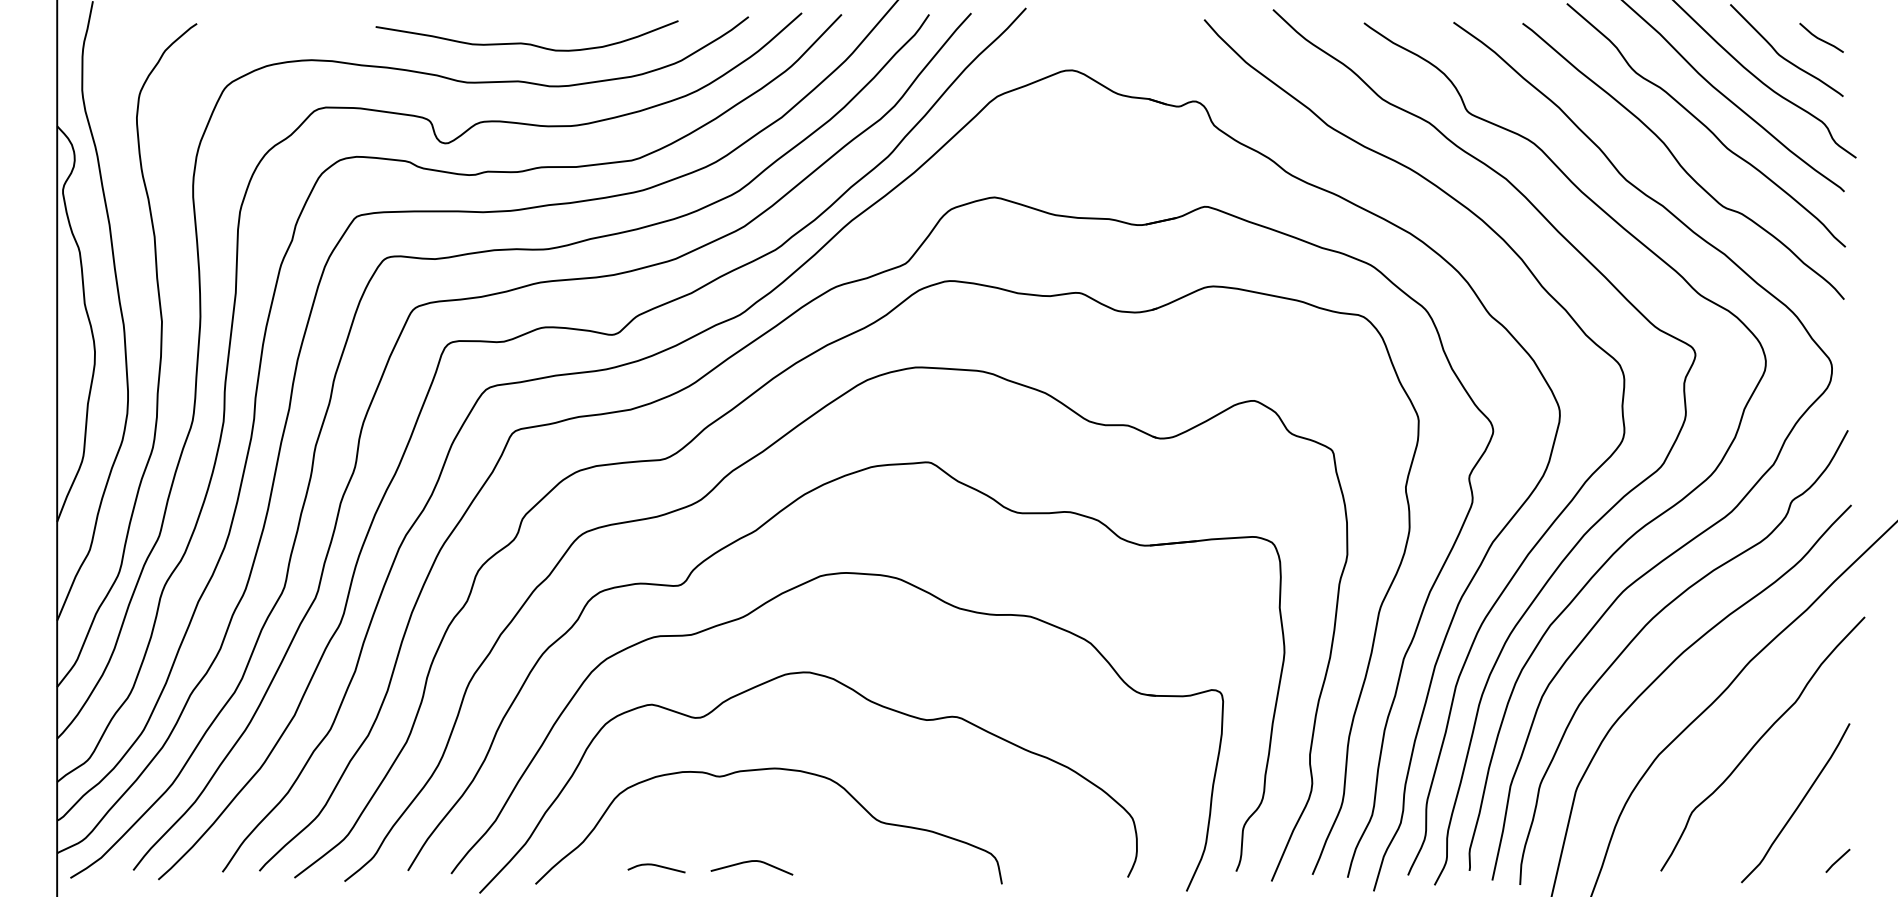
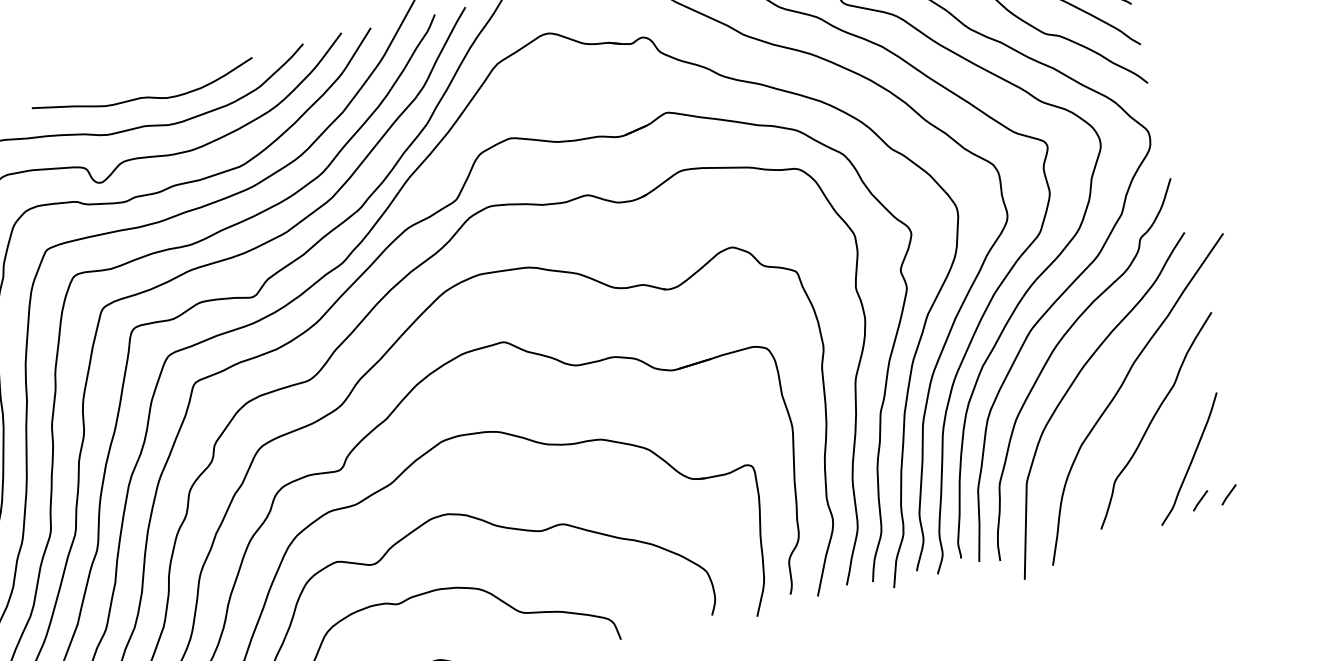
line: (1798, 860) -> (1200, 500), added

